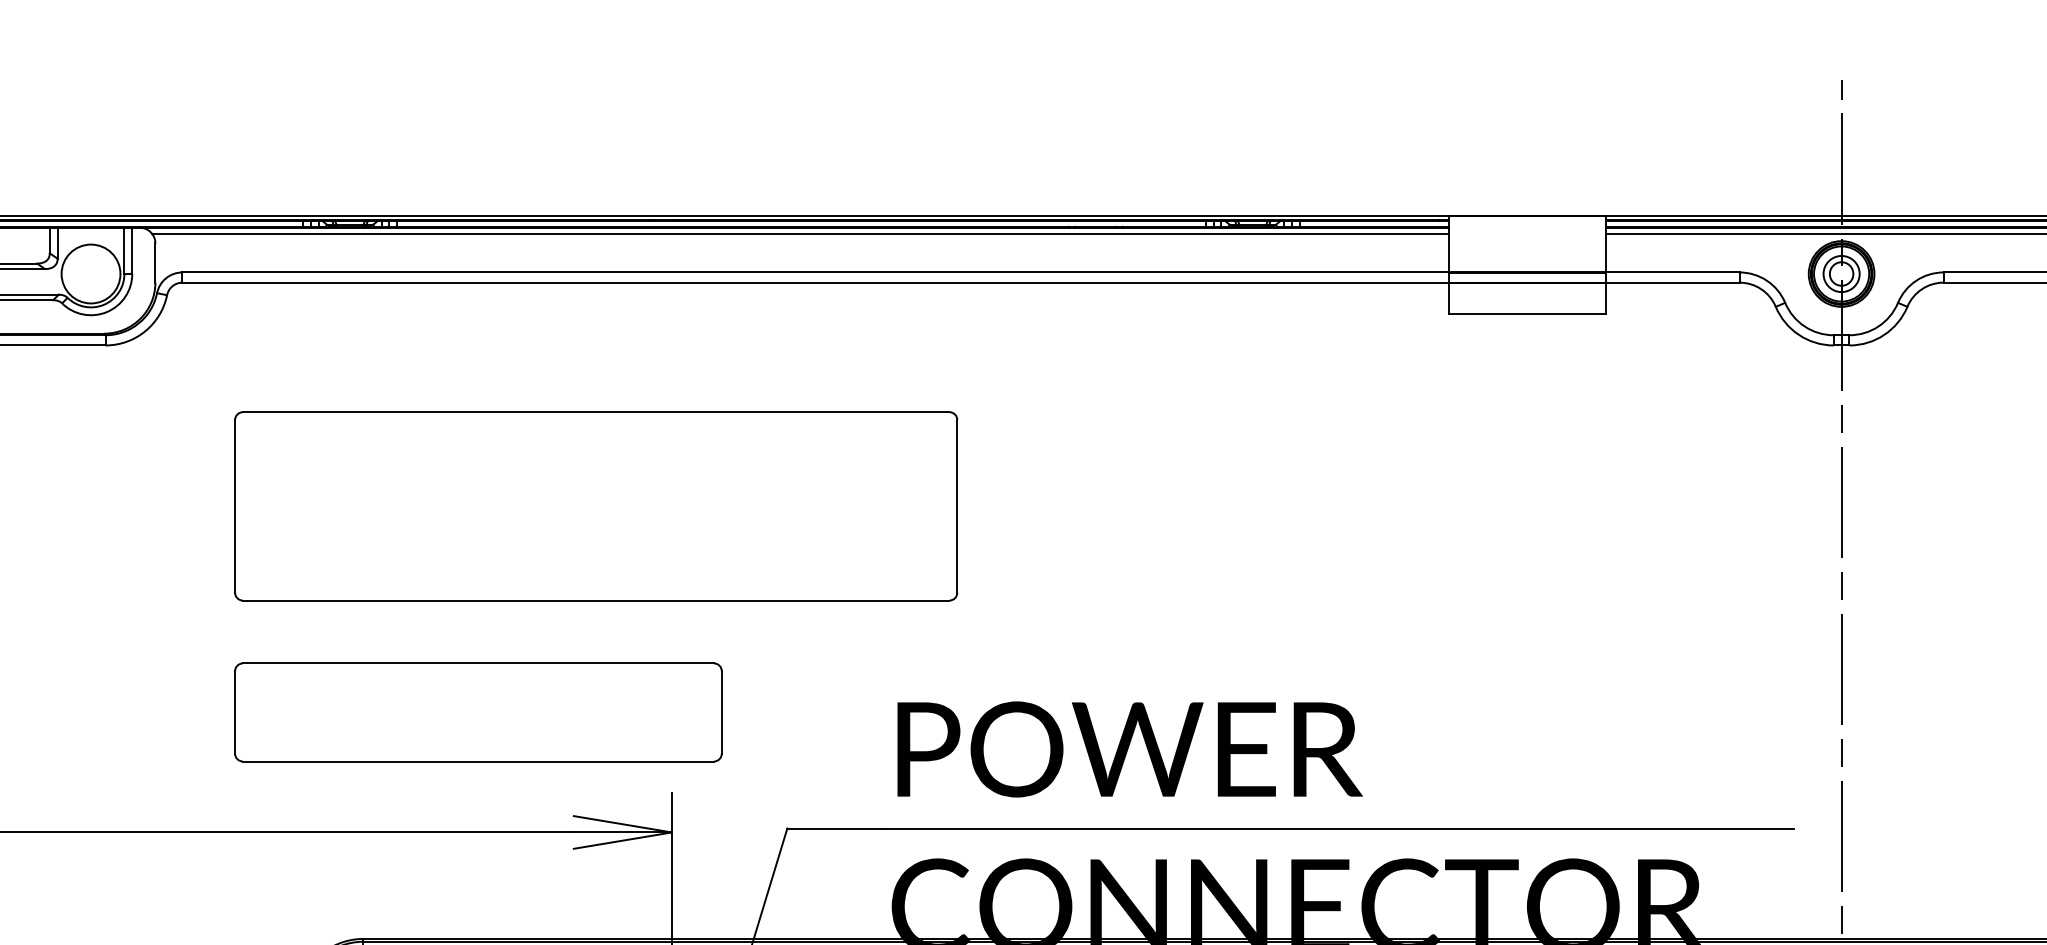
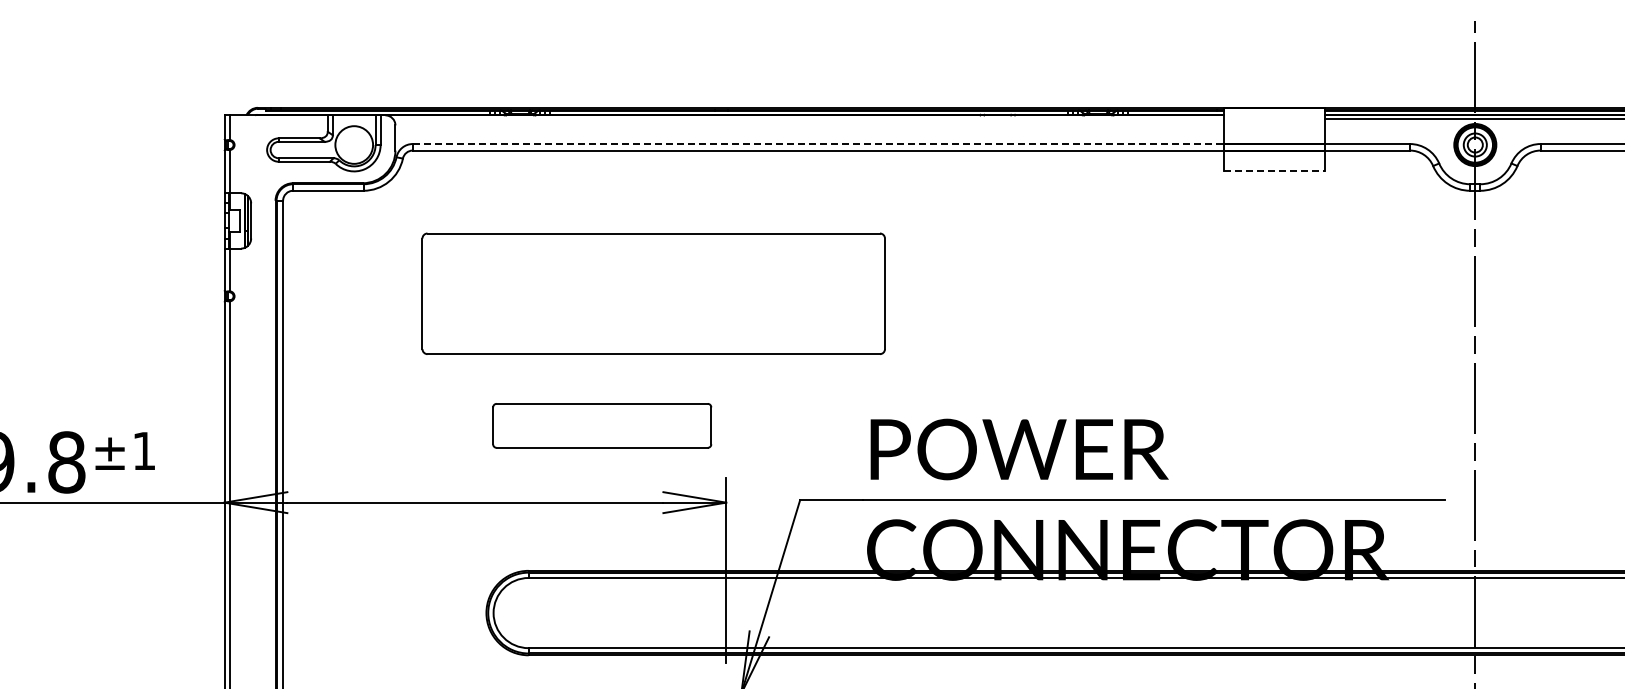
line: (800, 234) -> (808, 119), removed
line: (815, 273) -> (818, 144), solid -> dashed
line: (1528, 313) -> (1274, 170), solid -> dashed
part: (595, 505) -> (653, 293), moved
part: (477, 711) -> (601, 425), size x0.7

